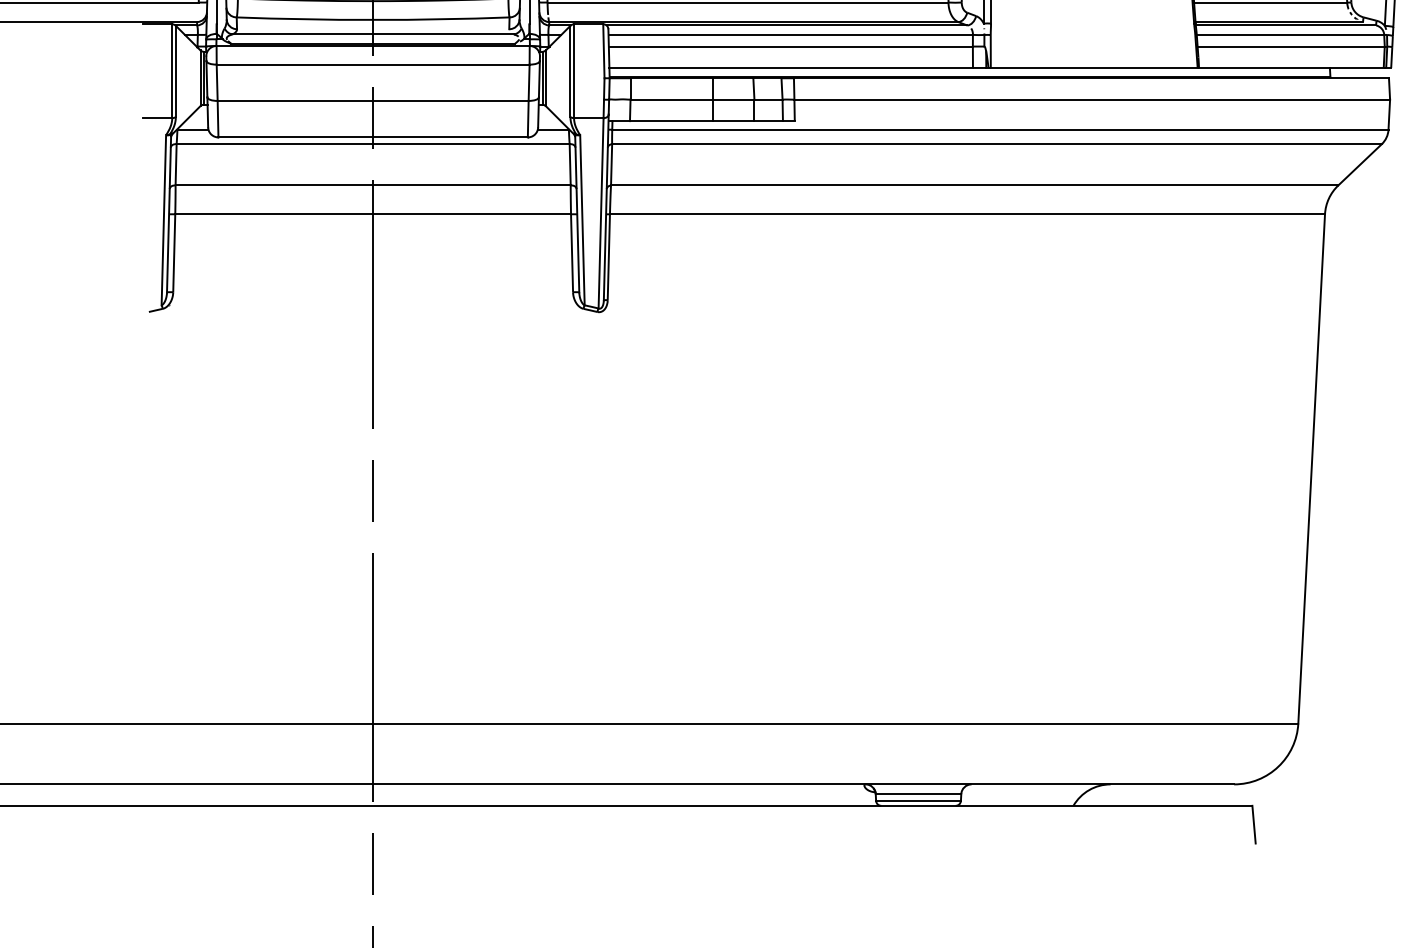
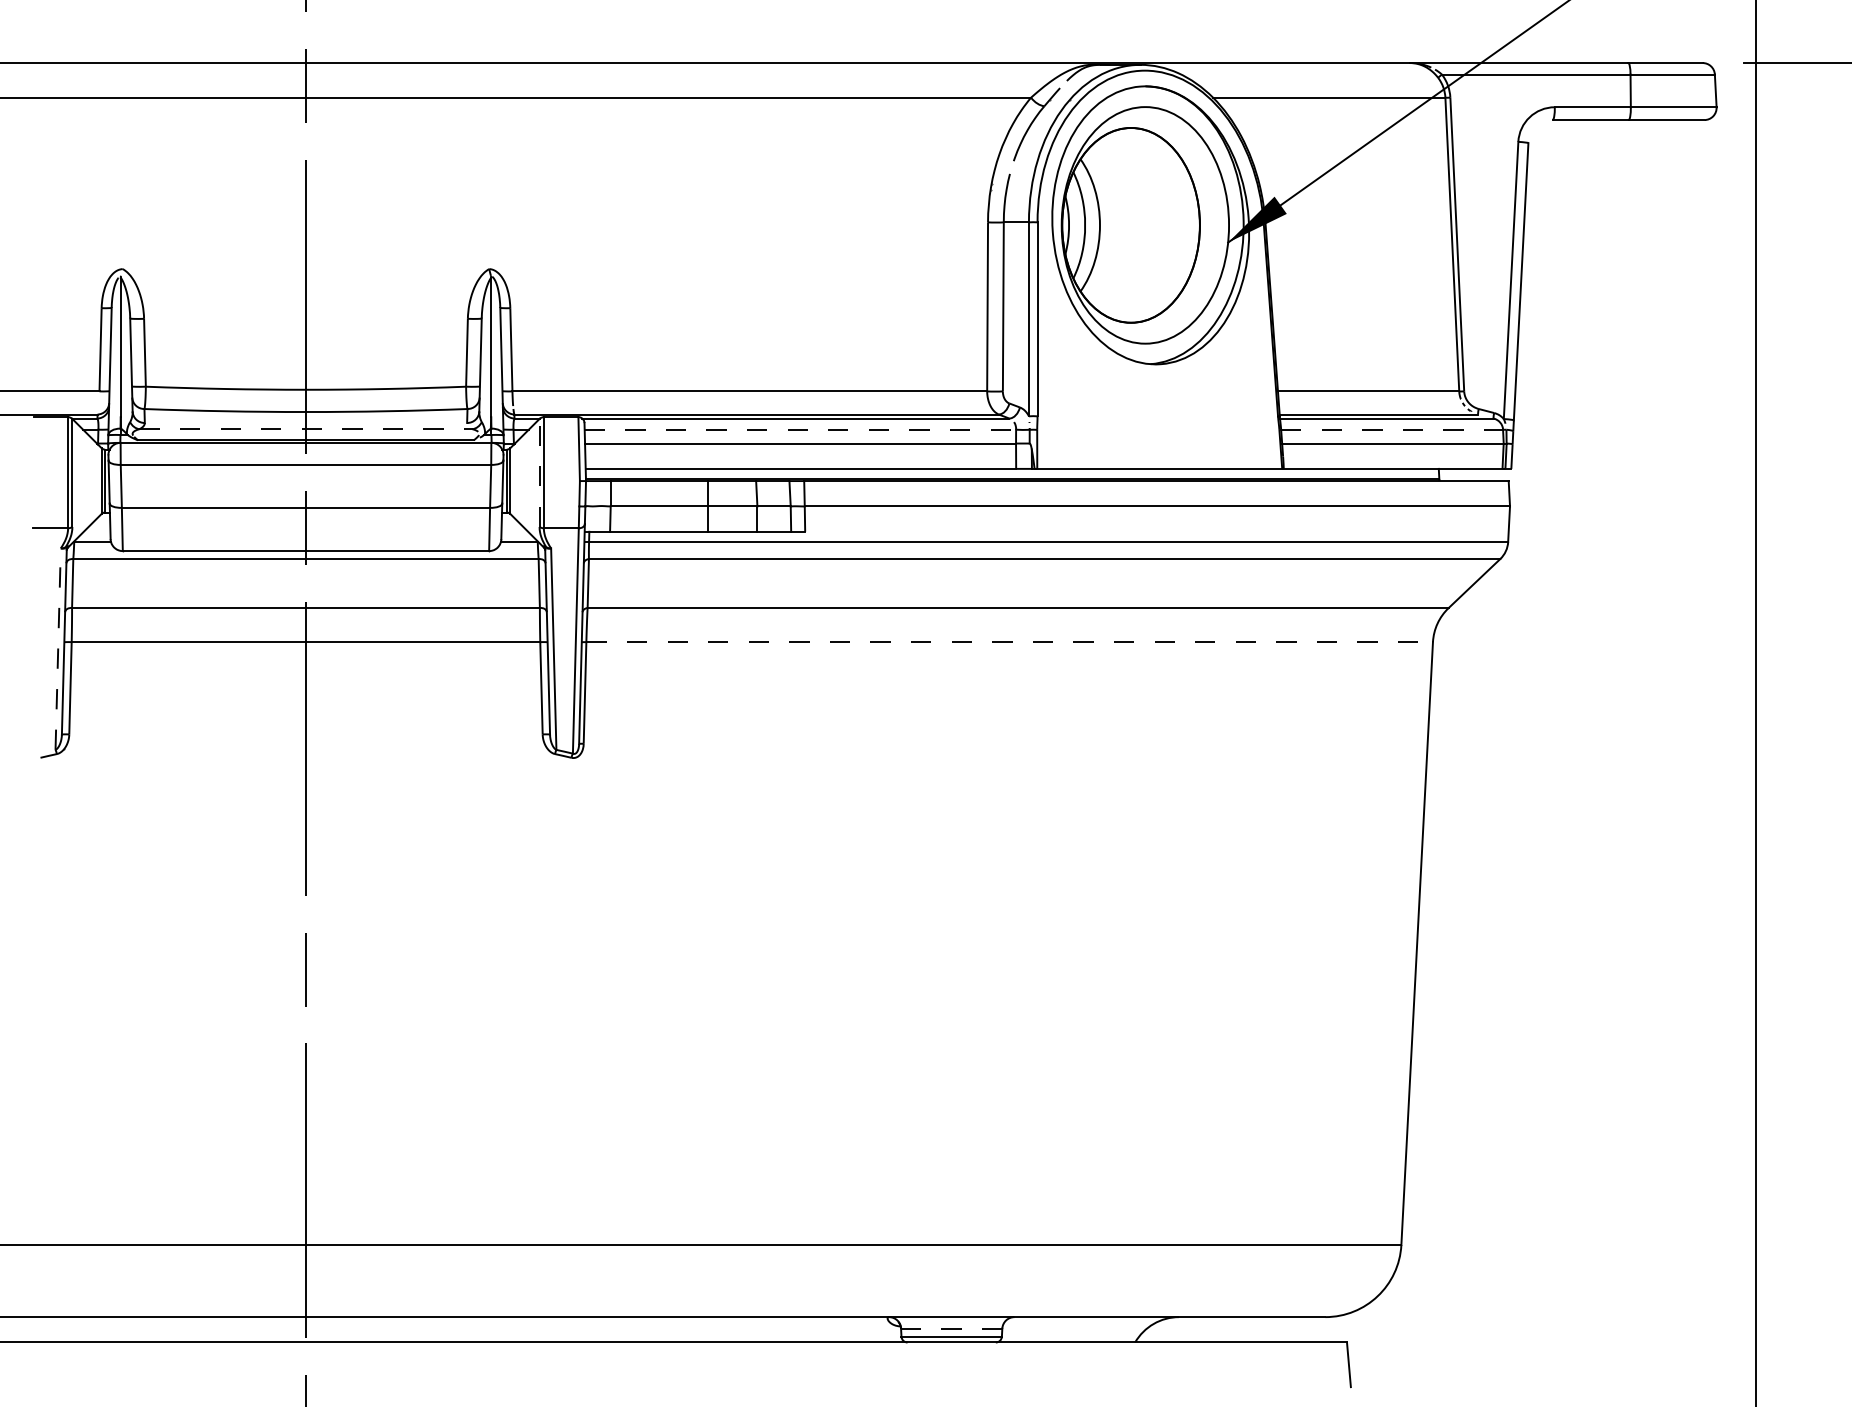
line: (372, 34) -> (305, 429), solid -> dashed
line: (790, 34) -> (800, 429), solid -> dashed
line: (1290, 34) -> (1392, 429), solid -> dashed
line: (570, 71) -> (539, 472), solid -> dashed
line: (968, 214) -> (1010, 642), solid -> dashed
line: (164, 220) -> (58, 649), solid -> dashed
line: (918, 794) -> (951, 1328), solid -> dashed

